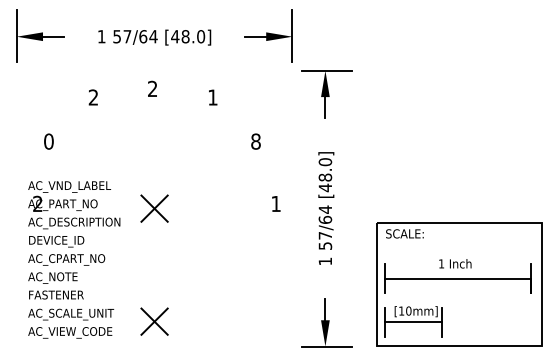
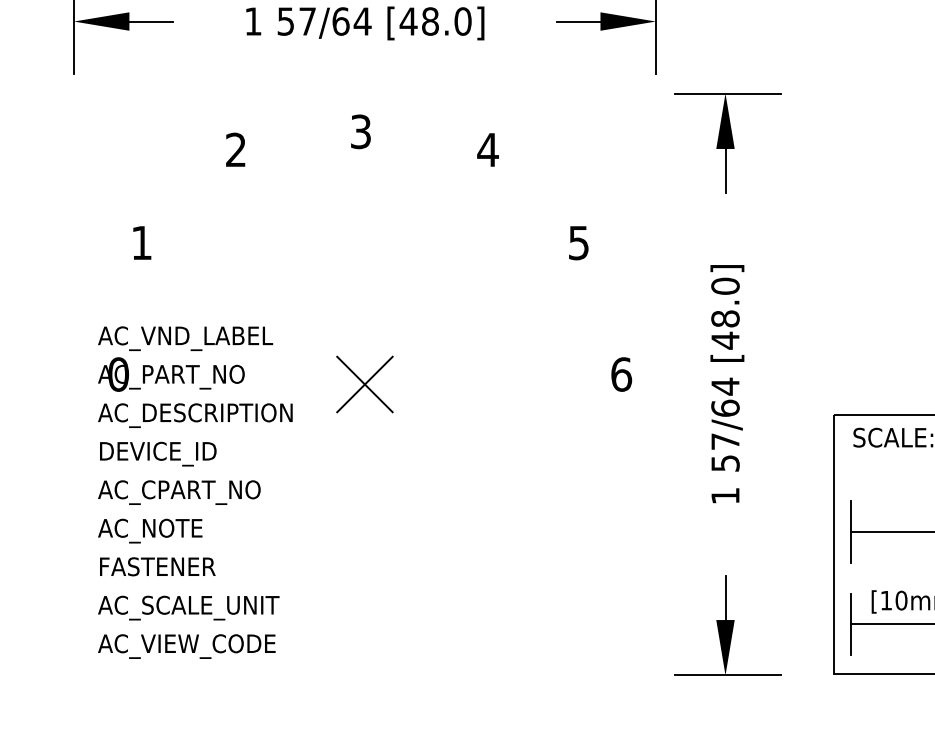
text: (152, 89) -> (360, 132), 2 -> 3
text: (212, 97) -> (487, 149), 1 -> 4
text: (48, 141) -> (140, 242), 0 -> 1
text: (255, 141) -> (577, 242), 8 -> 5
text: (37, 203) -> (117, 373), 2 -> 0
text: (276, 203) -> (622, 373), 1 -> 6
part: (154, 321) -> (364, 622), removed

